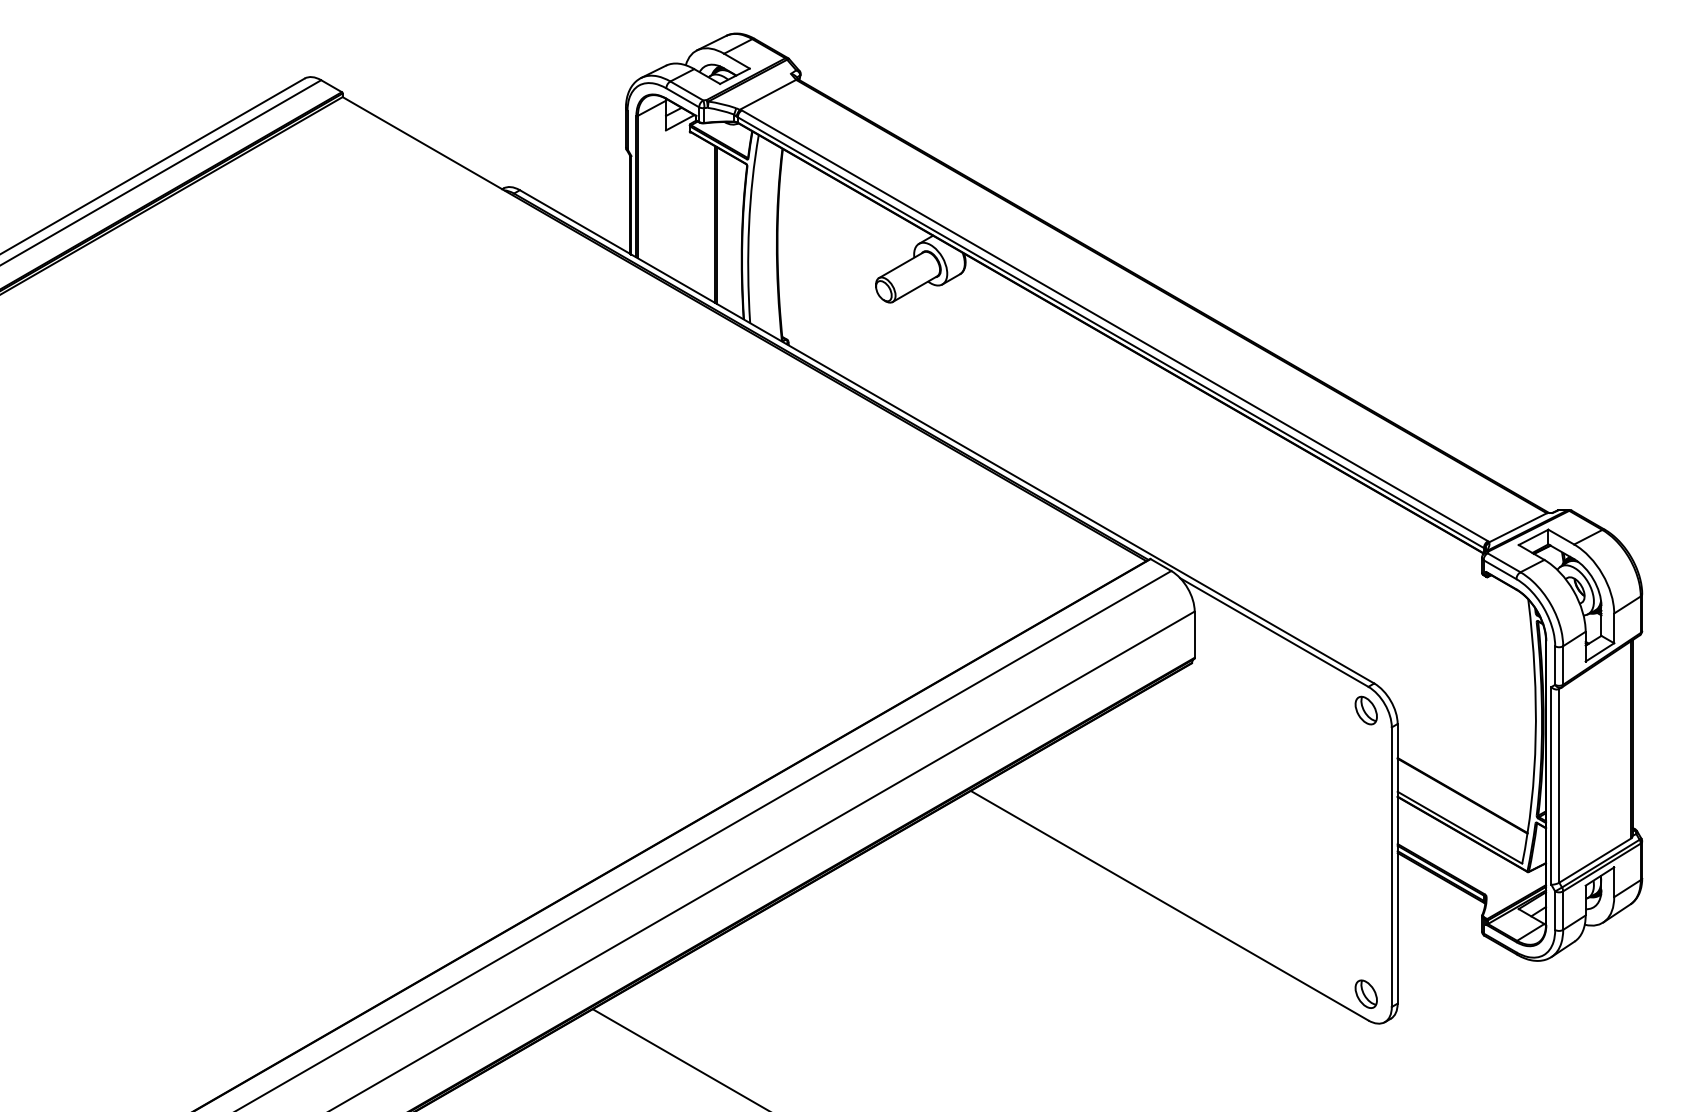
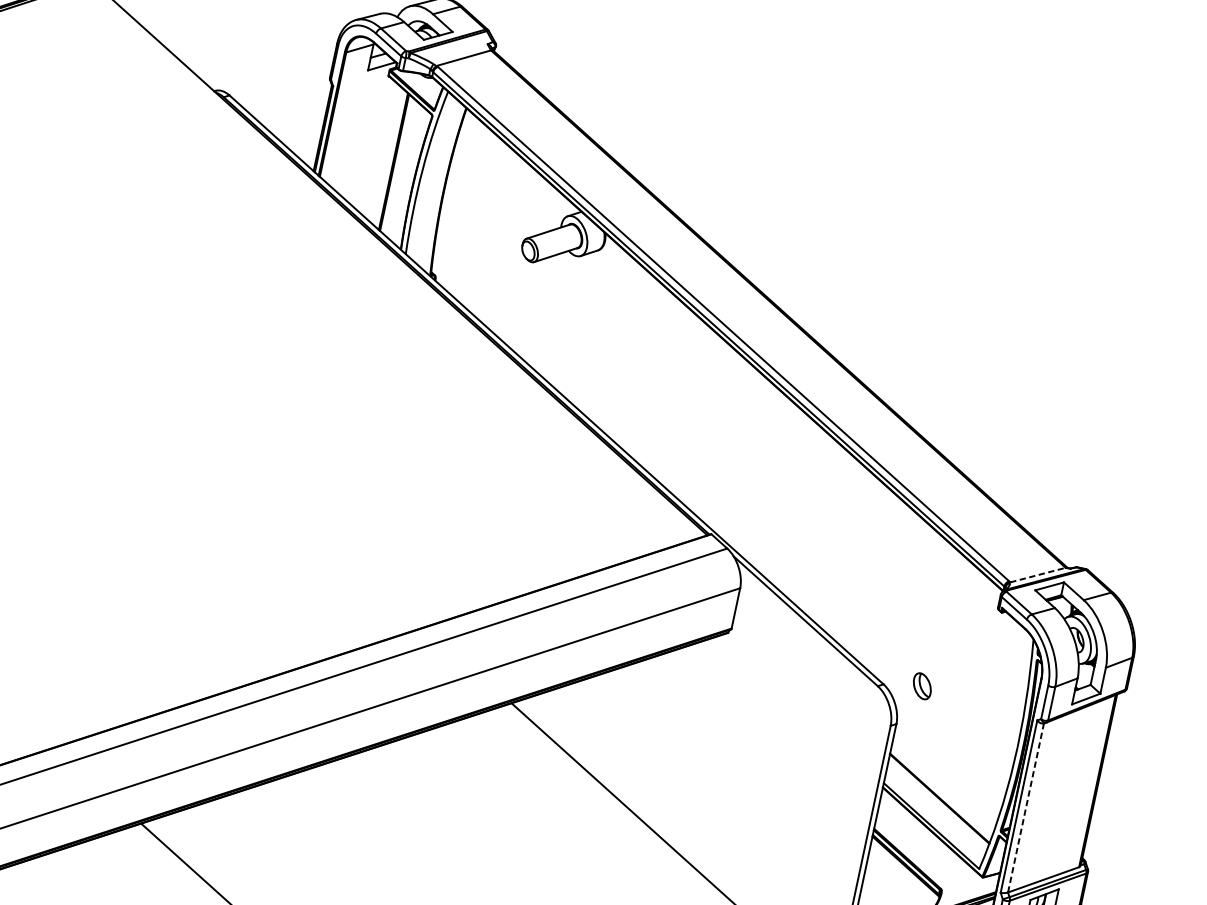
line: (1518, 527) -> (1038, 574), solid -> dashed
part: (1365, 710) -> (921, 686), moved
line: (1559, 785) -> (1026, 807), solid -> dashed

